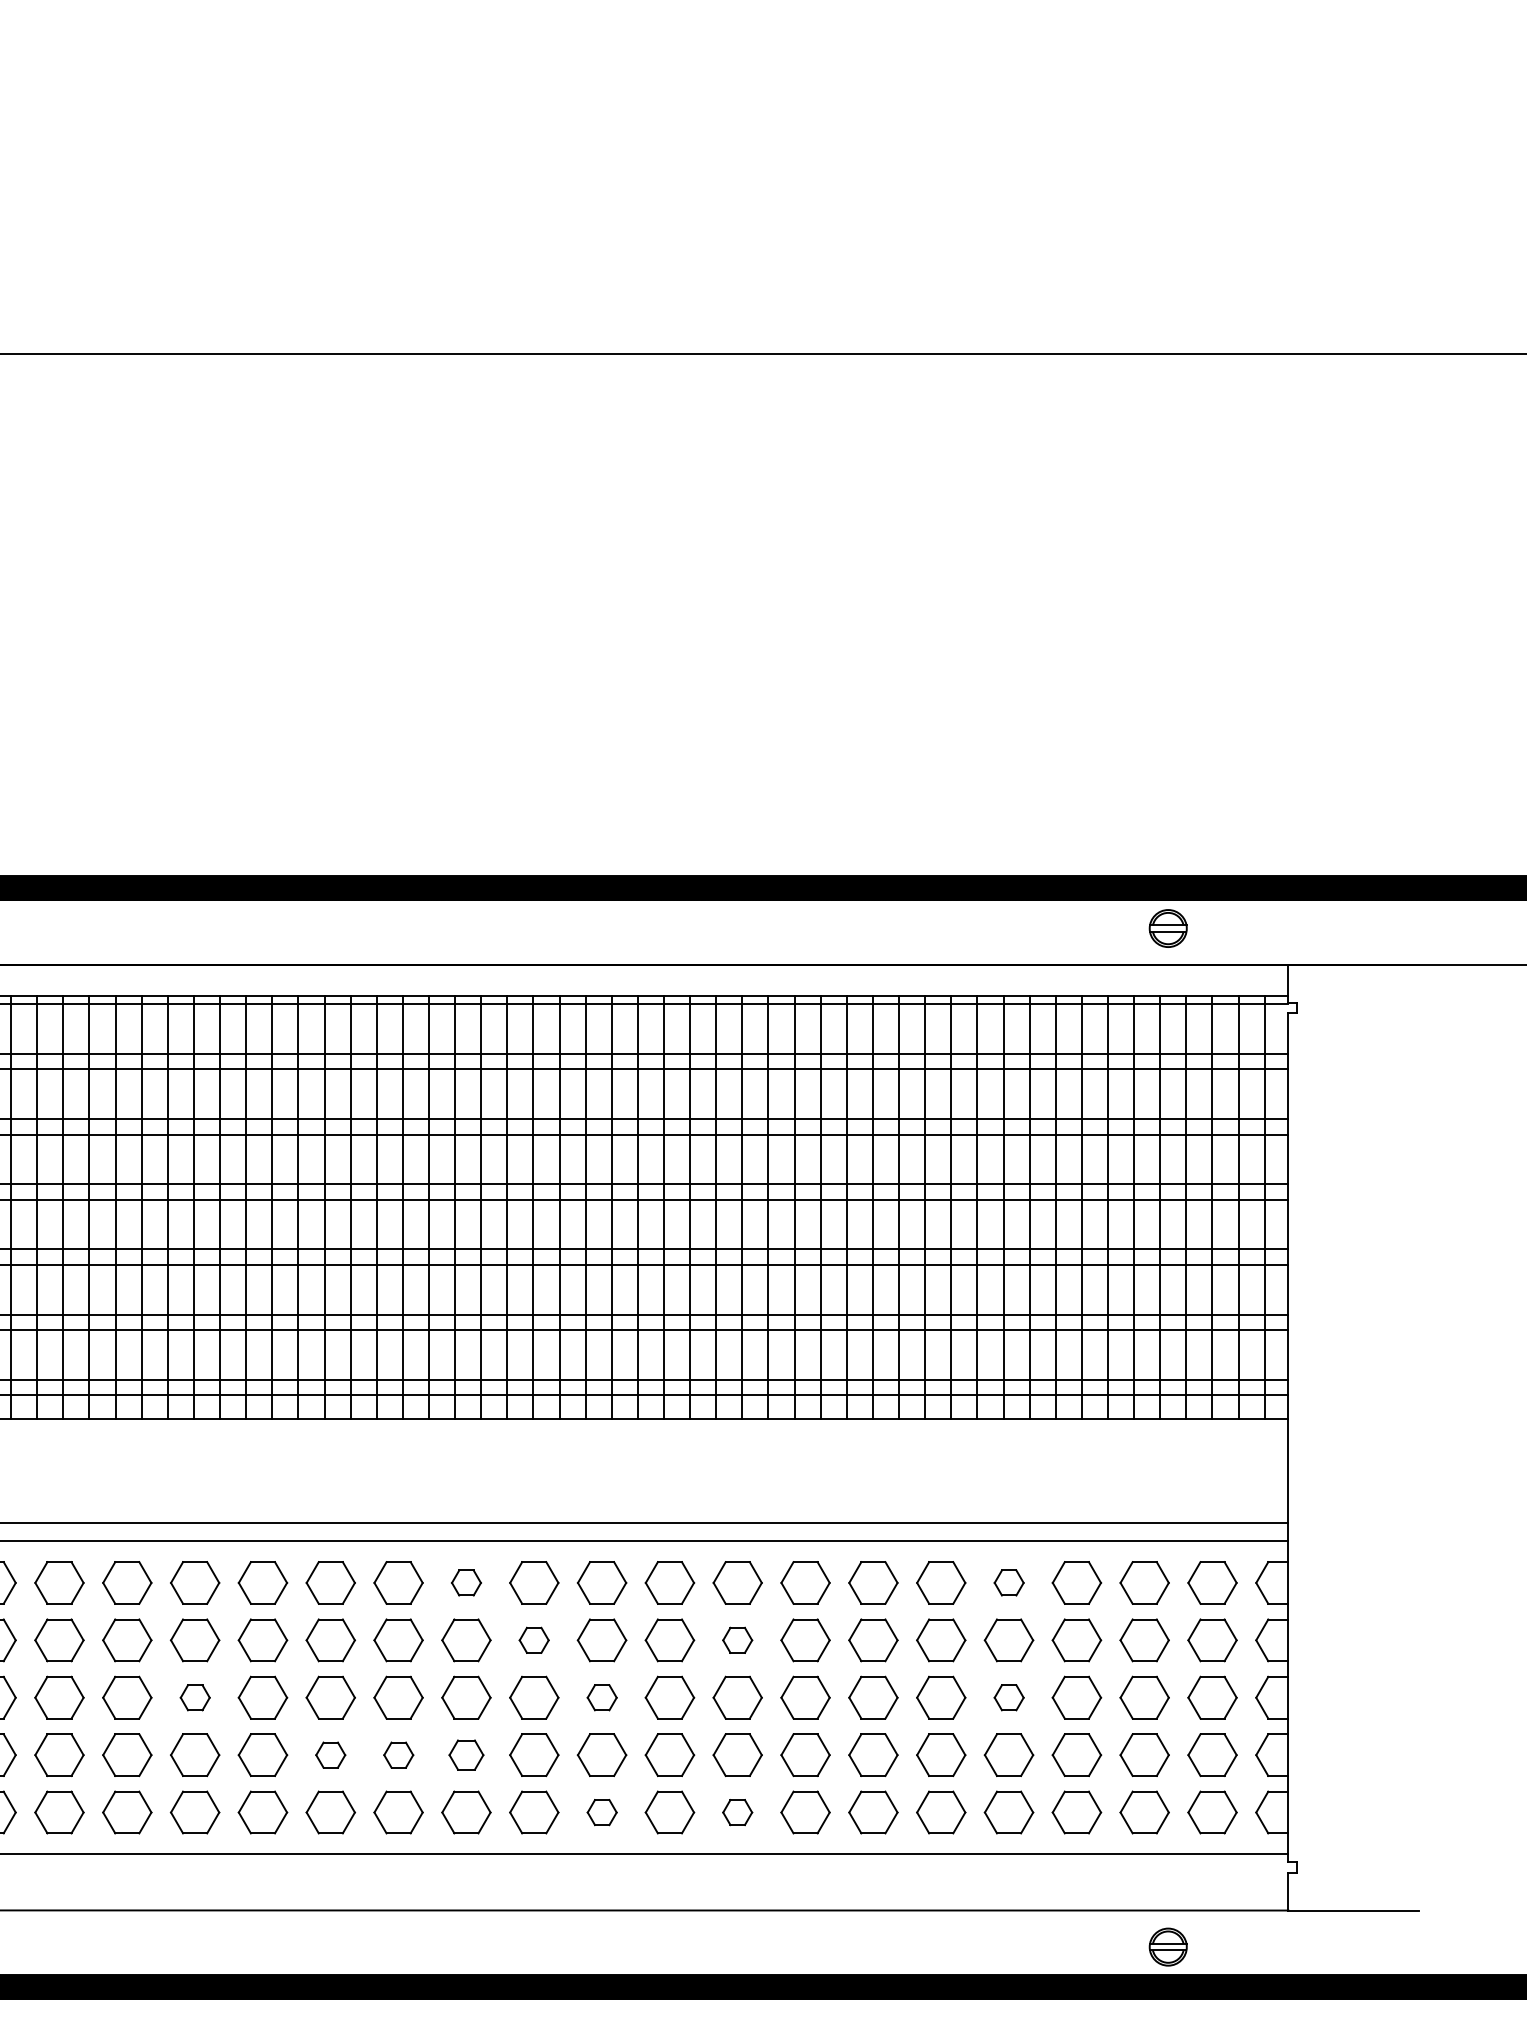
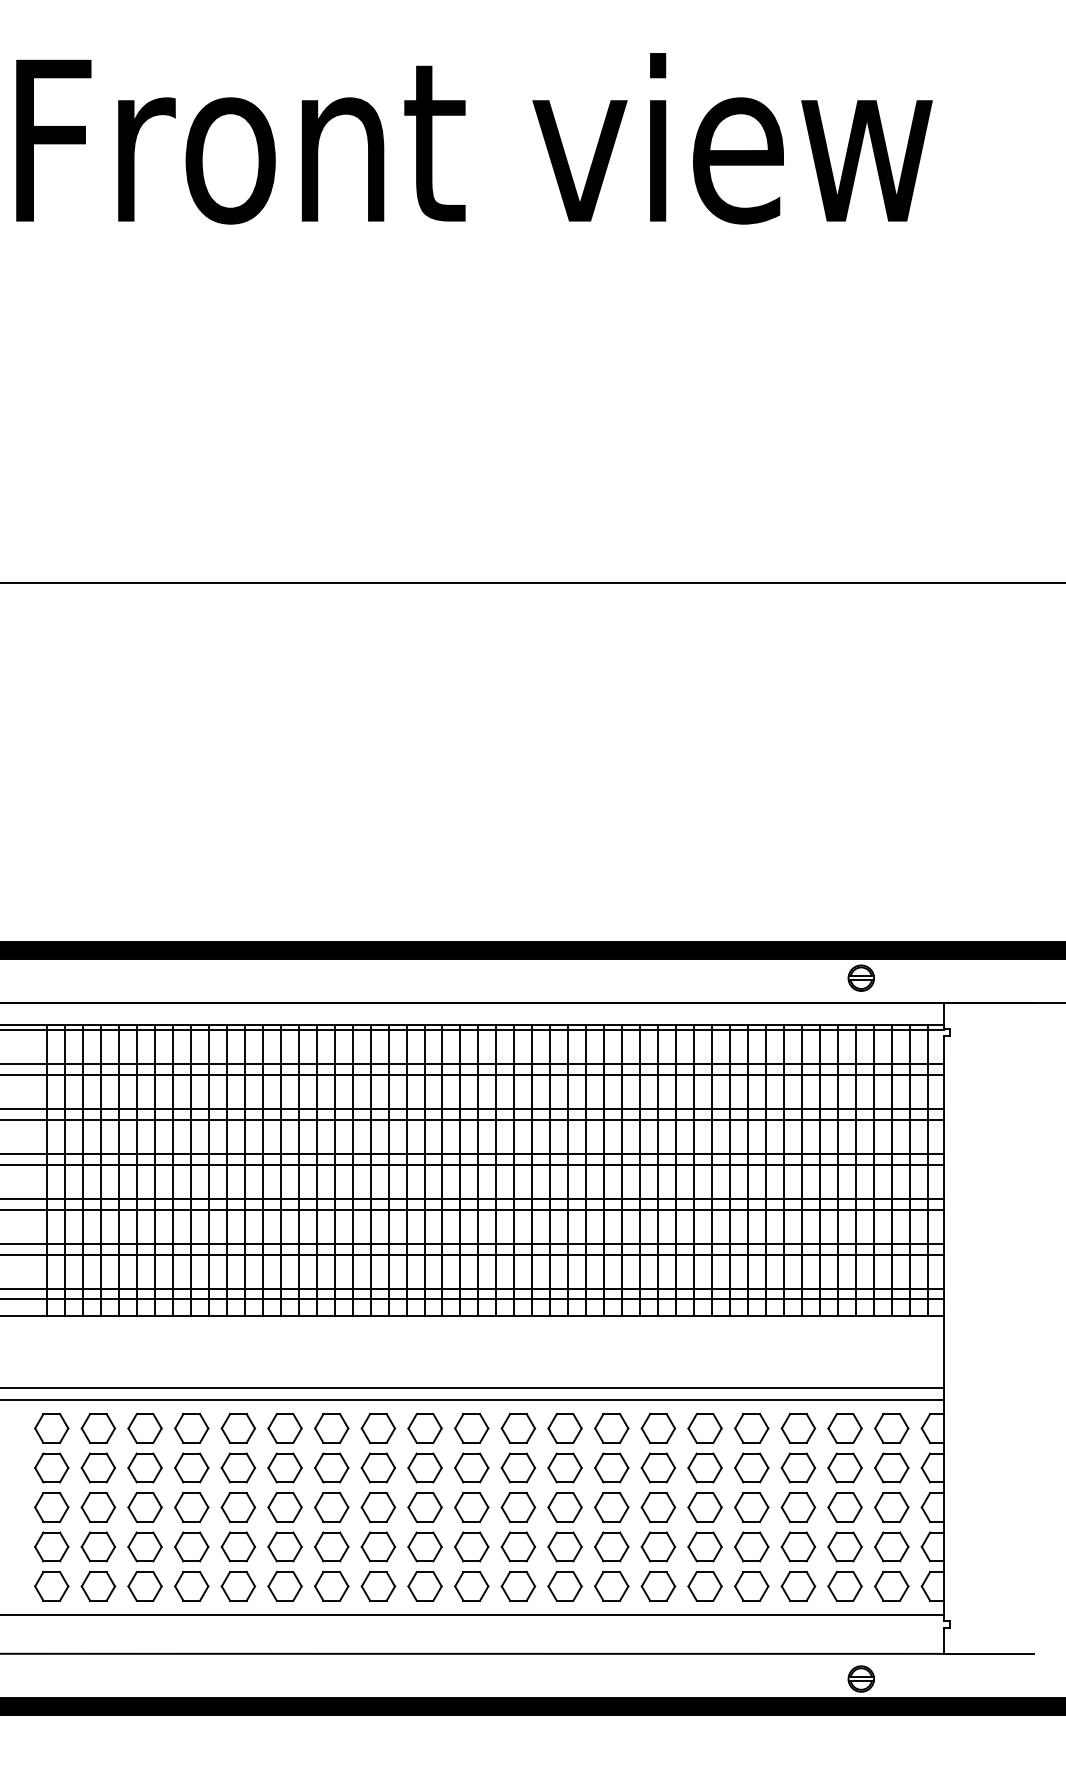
part: (466, 1582) -> (378, 1428), size x1.67
part: (1008, 1582) -> (751, 1428), size x1.67
part: (533, 1639) -> (424, 1467), size x1.67
part: (736, 1639) -> (564, 1467), size x1.67
part: (194, 1697) -> (191, 1507), size x1.67
part: (601, 1697) -> (471, 1507), size x1.67
part: (1008, 1697) -> (751, 1507), size x1.67
part: (329, 1754) -> (284, 1546), size x1.67
part: (398, 1754) -> (331, 1546), size x1.67
part: (466, 1754) -> (378, 1546), size x1.43
part: (601, 1812) -> (471, 1586), size x1.67
part: (736, 1812) -> (564, 1586), size x1.67

